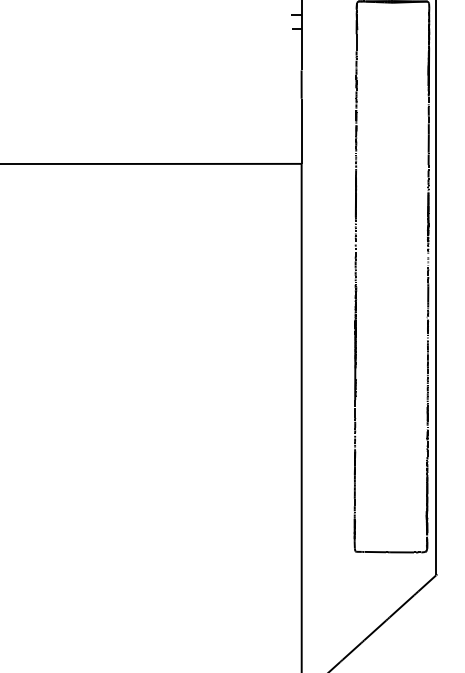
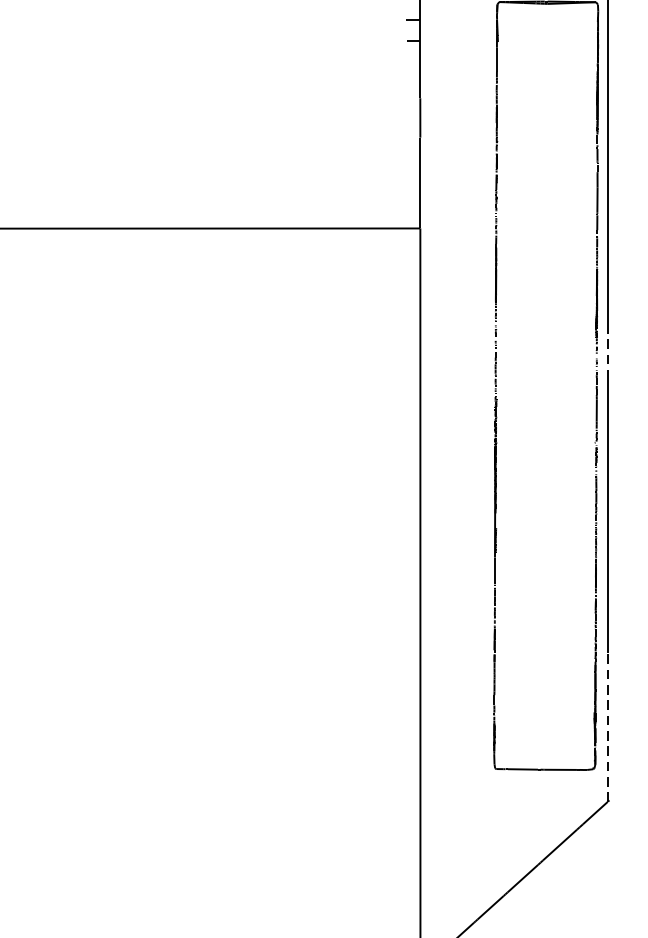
line: (436, 249) -> (608, 347), solid -> dashed
line: (436, 521) -> (608, 726), solid -> dashed

